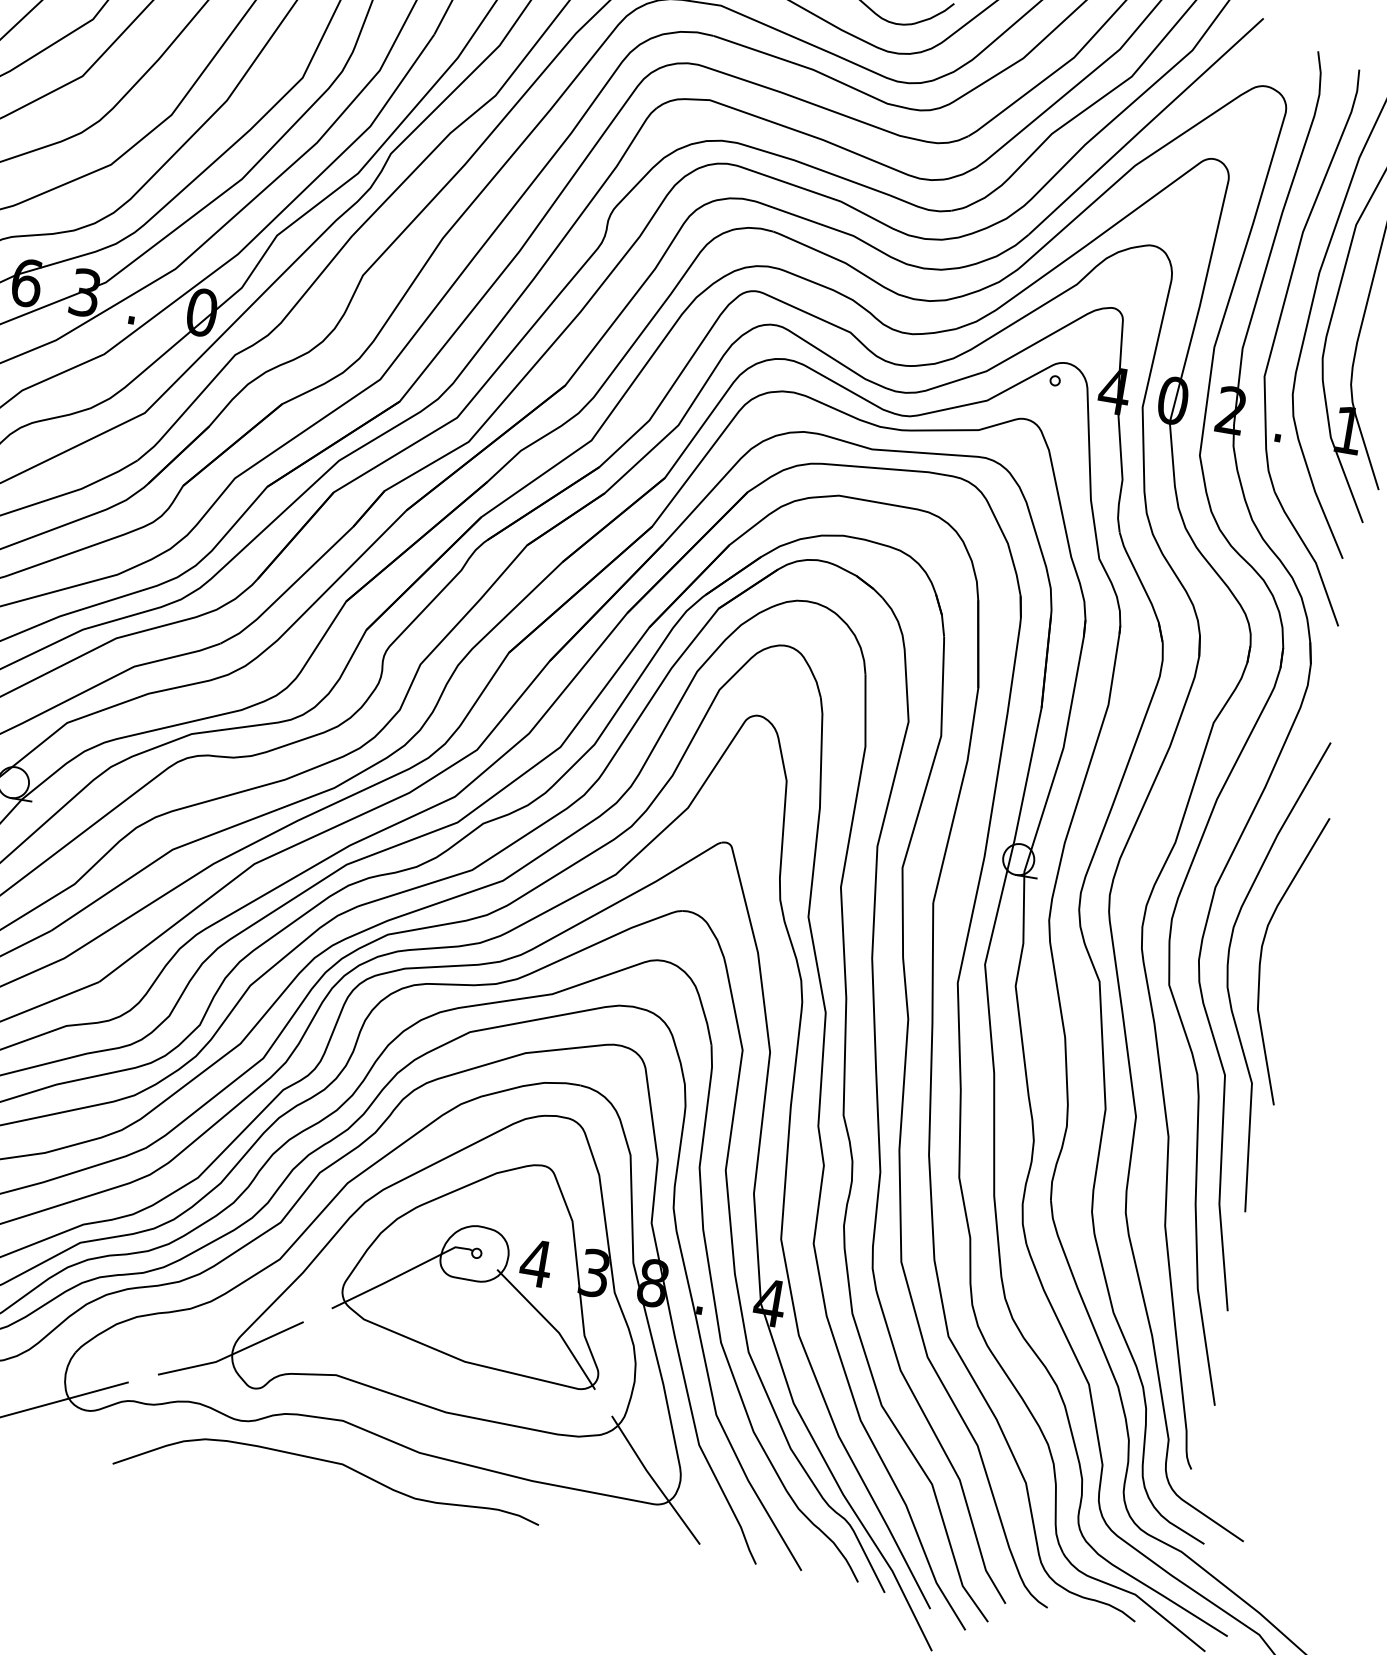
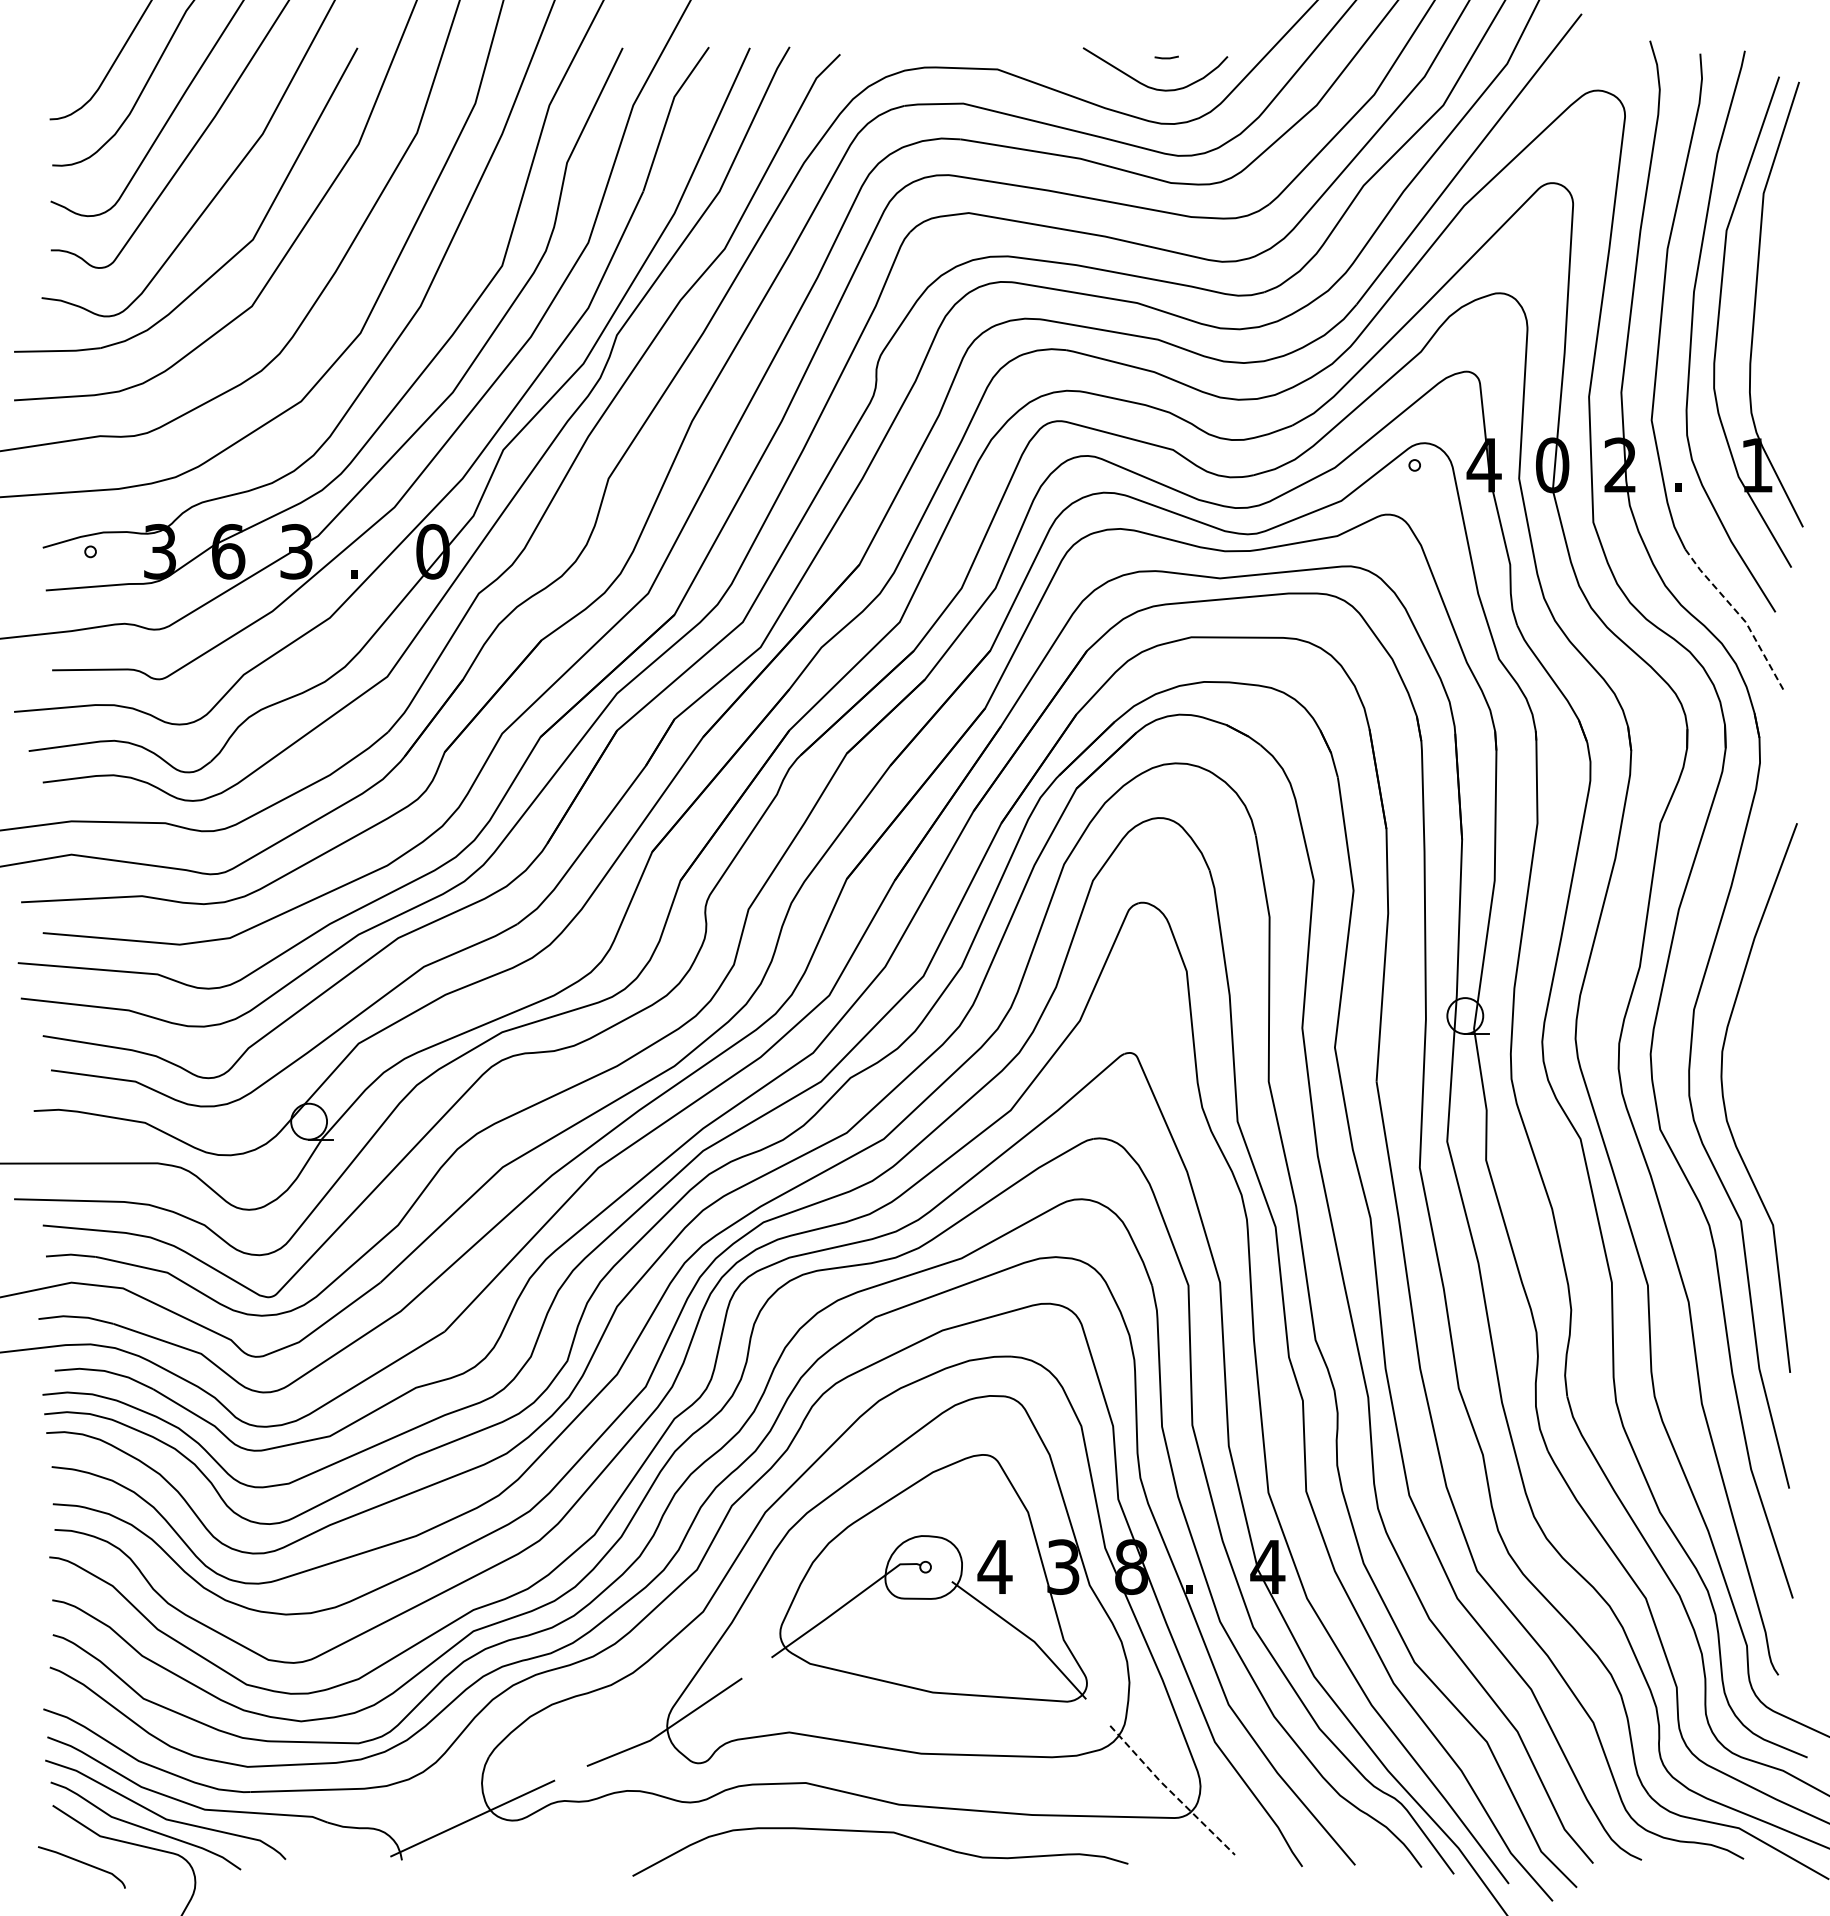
line: (1311, 556) -> (1739, 615), solid -> dashed
curve: (1261, 954) -> (1759, 1077), removed
curve: (335, 1464) -> (885, 1833), moved
line: (653, 1480) -> (1170, 1791), solid -> dashed

